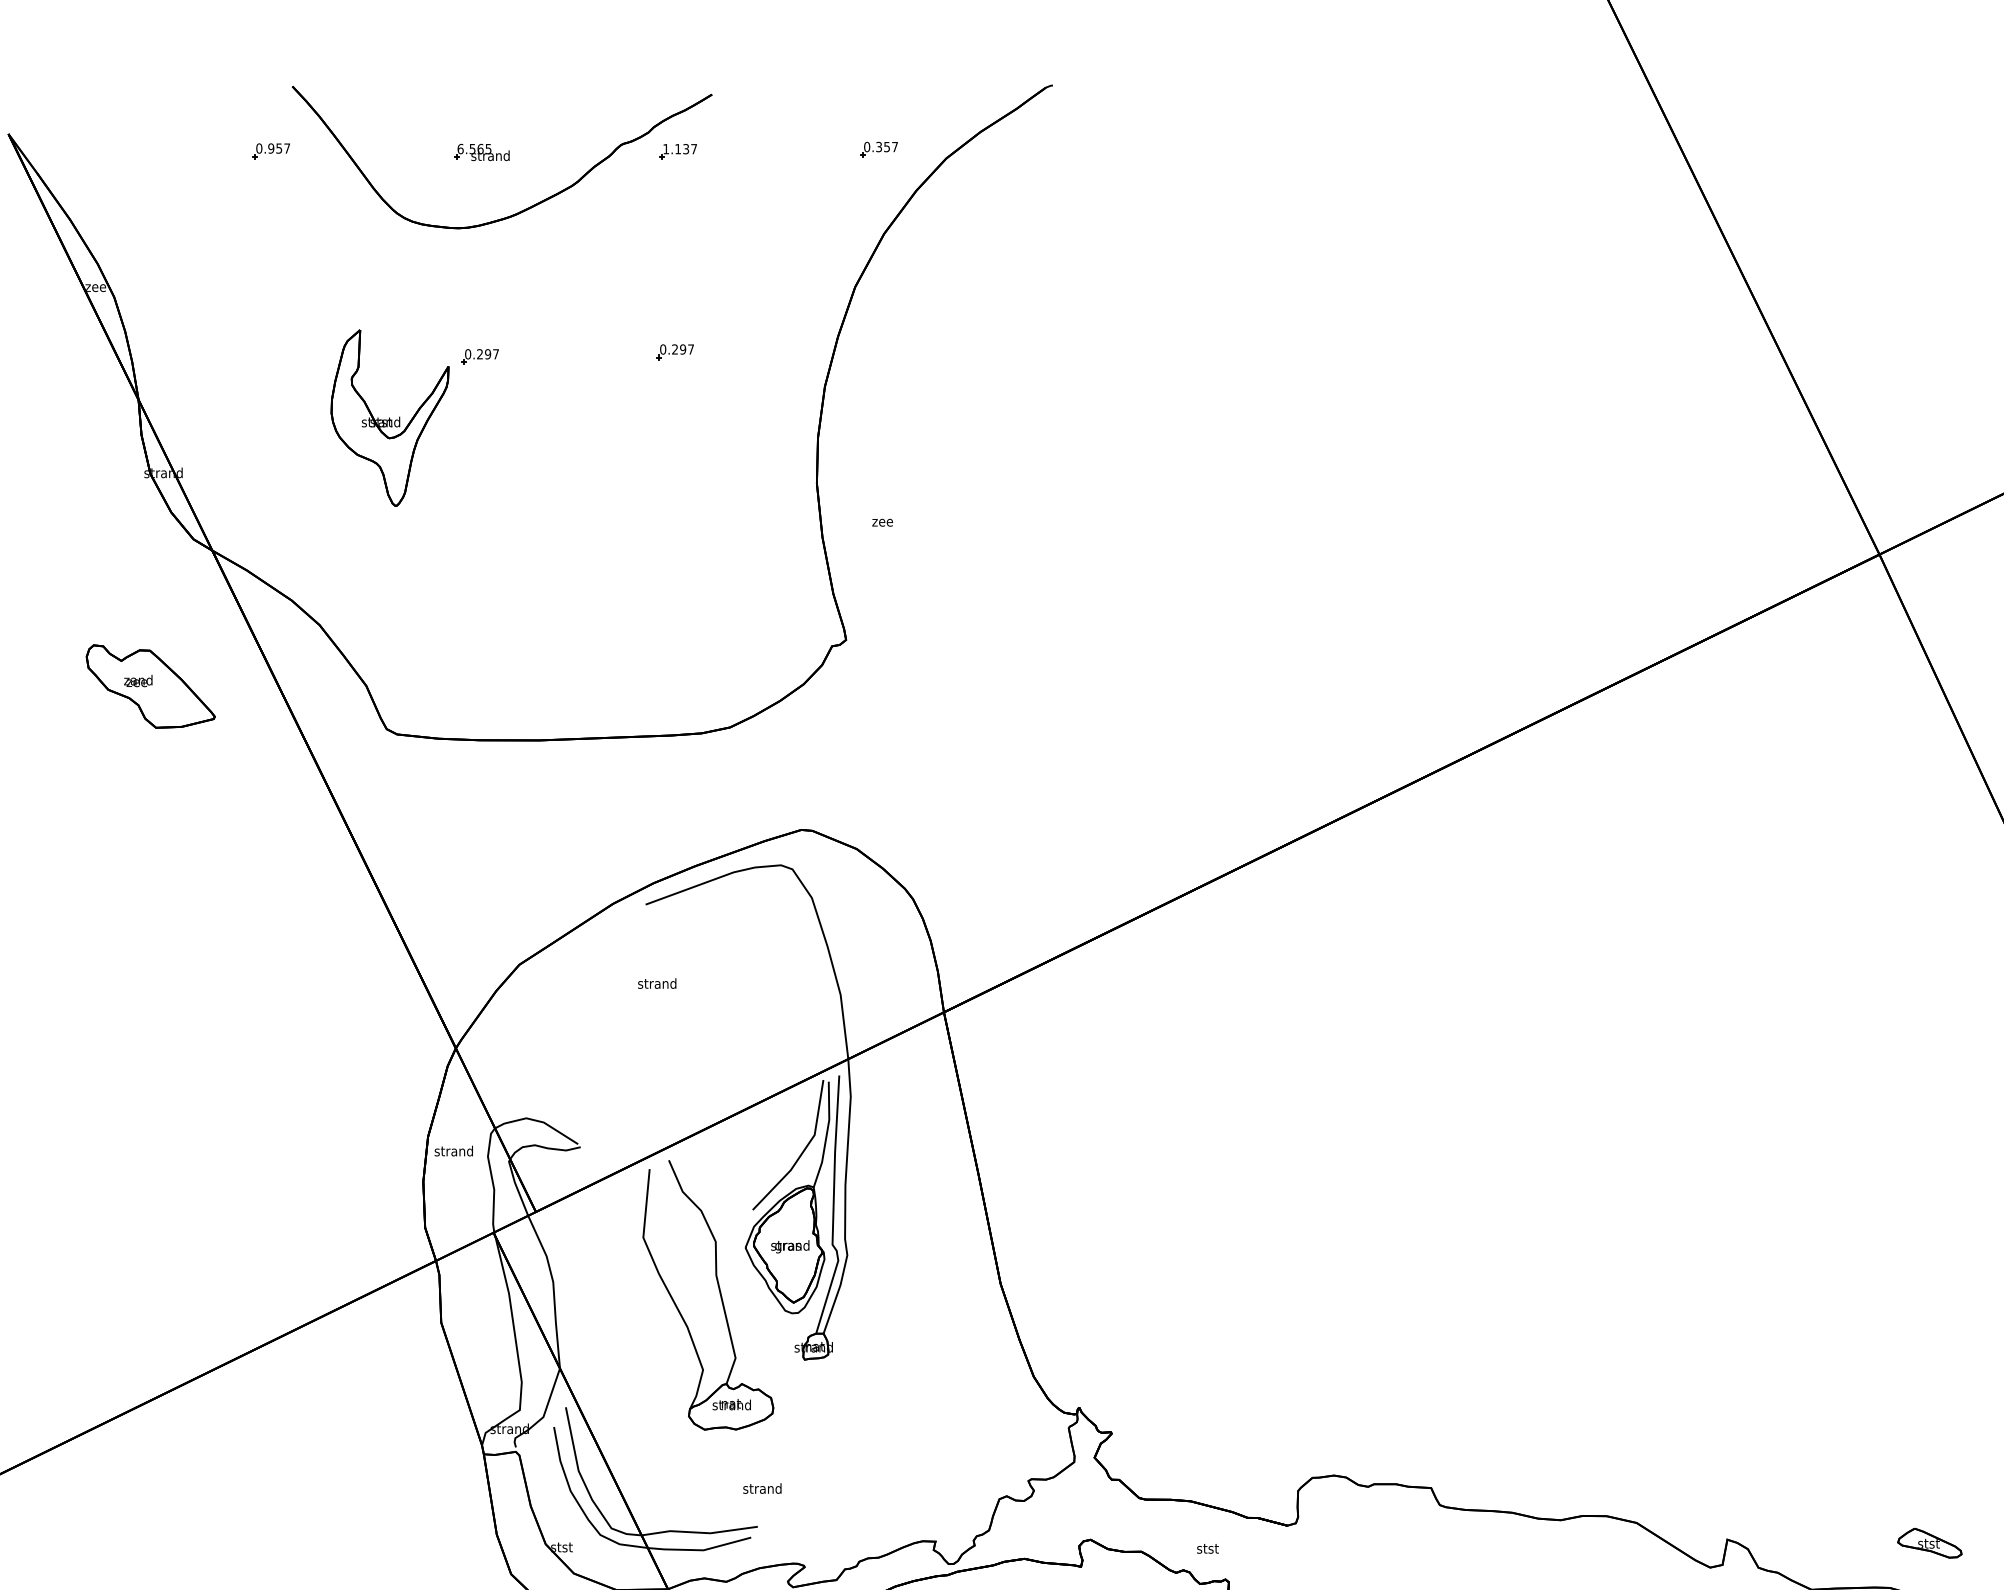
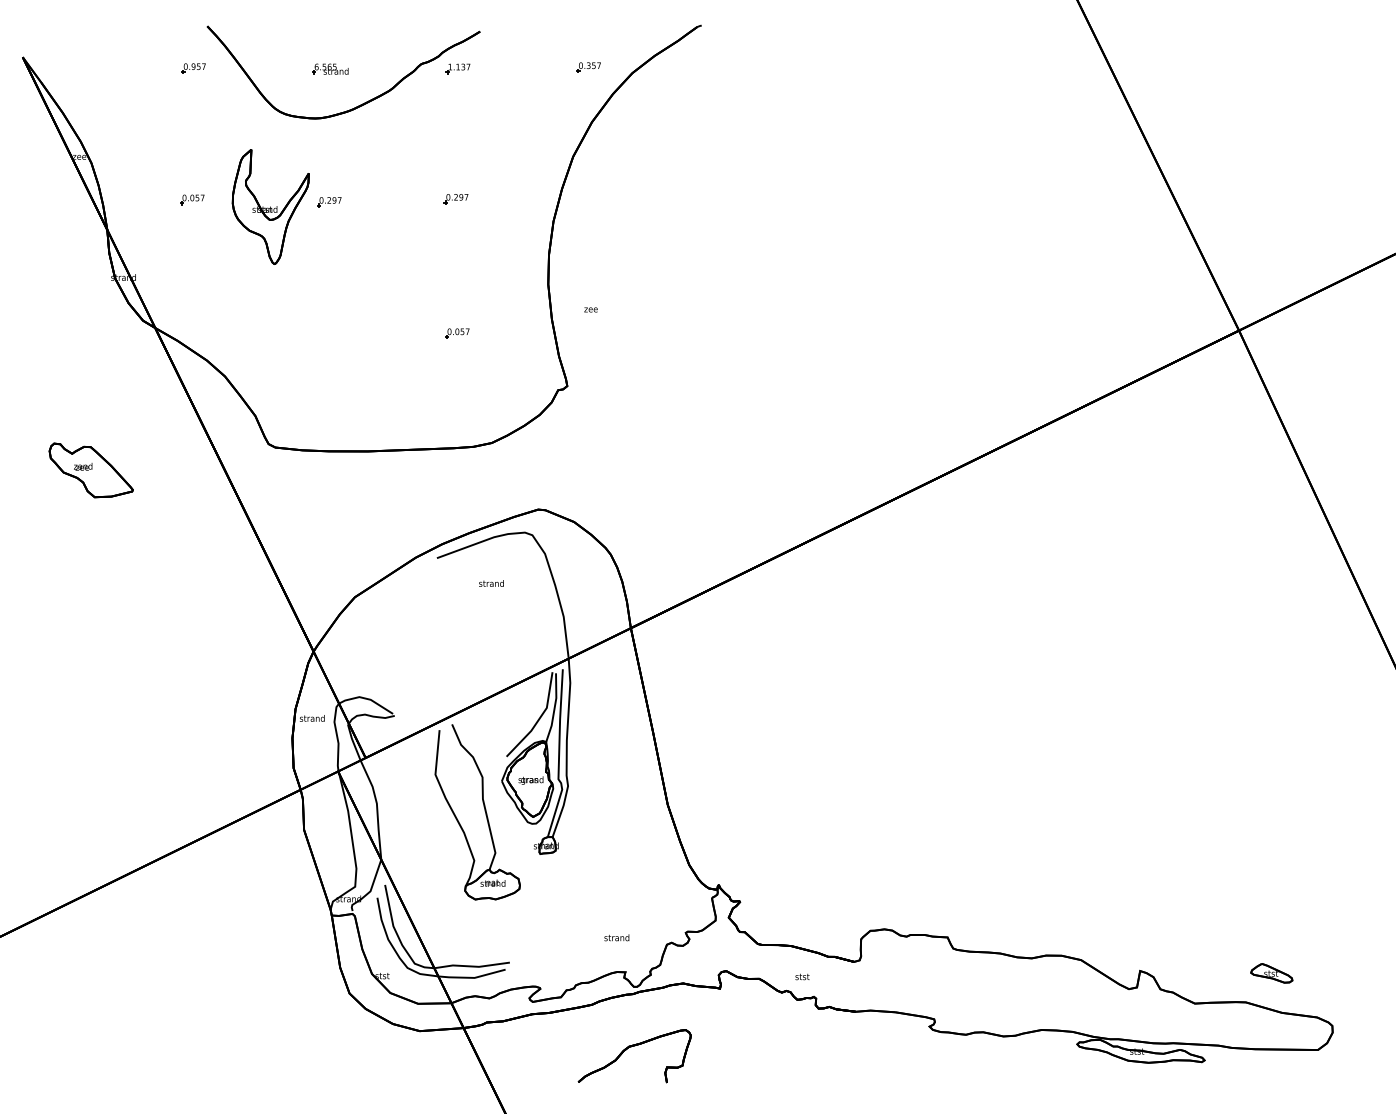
part: (269, 352) -> (192, 199), added
part: (389, 417) -> (270, 206), moved
part: (677, 558) -> (457, 333), added
part: (149, 686) -> (90, 470), moved
text: (657, 983) -> (491, 583), moved
text: (761, 1488) -> (616, 937), moved

